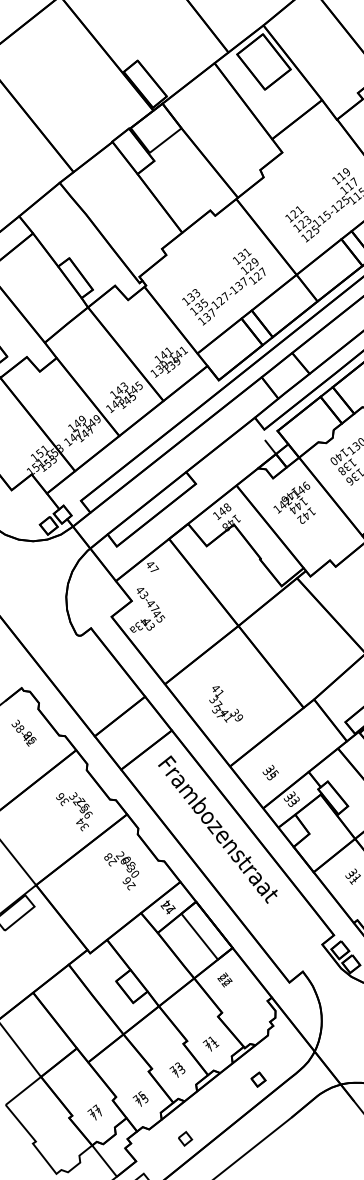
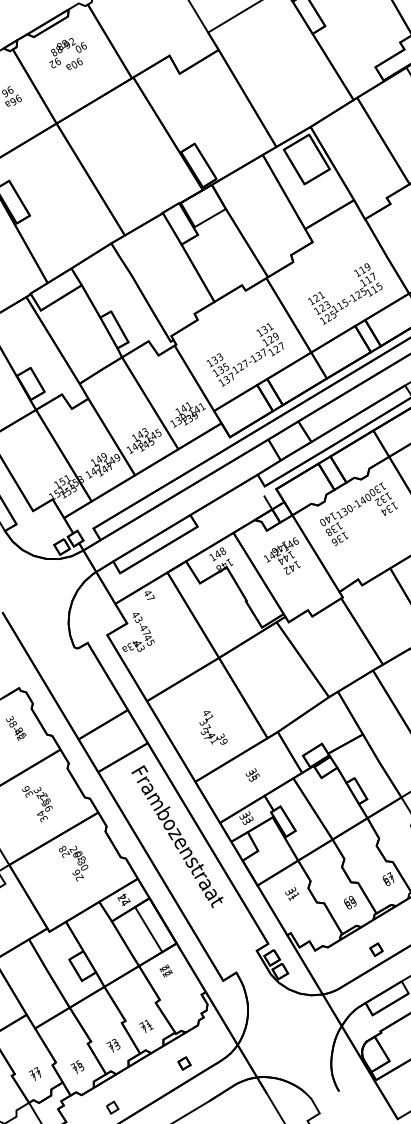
text: (225, 703) -> (213, 727), moved
text: (270, 772) -> (252, 774), moved
text: (75, 812) -> (37, 804), moved
text: (122, 871) -> (73, 863), moved

